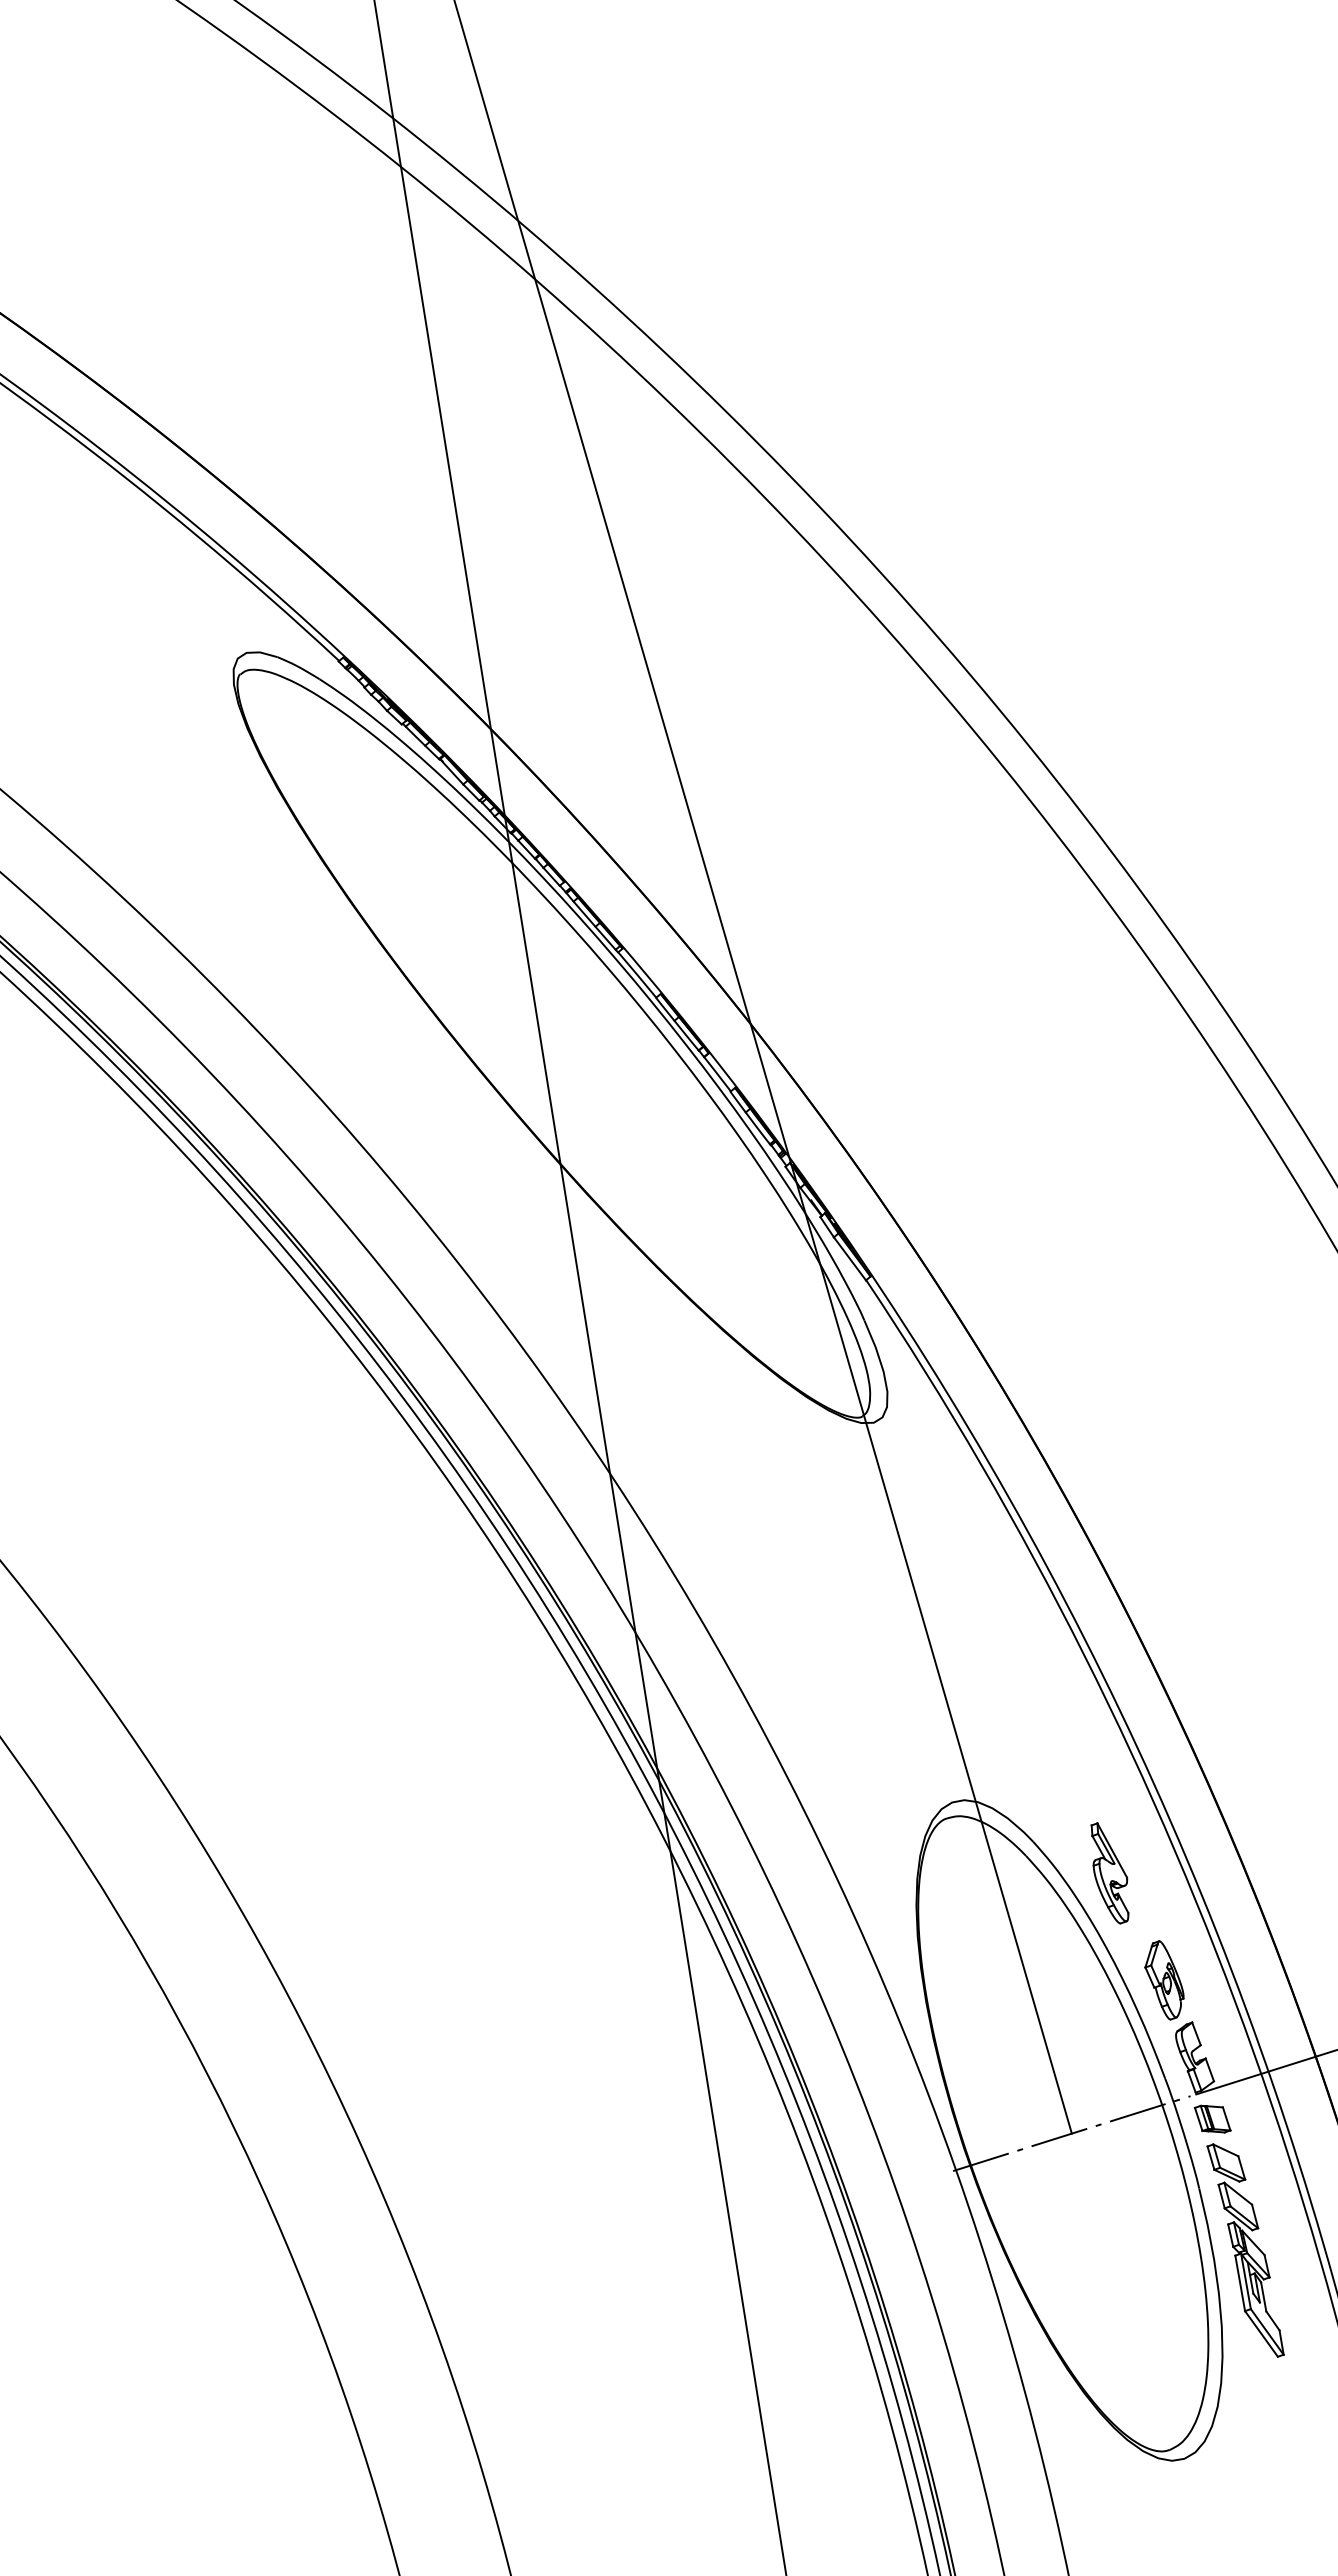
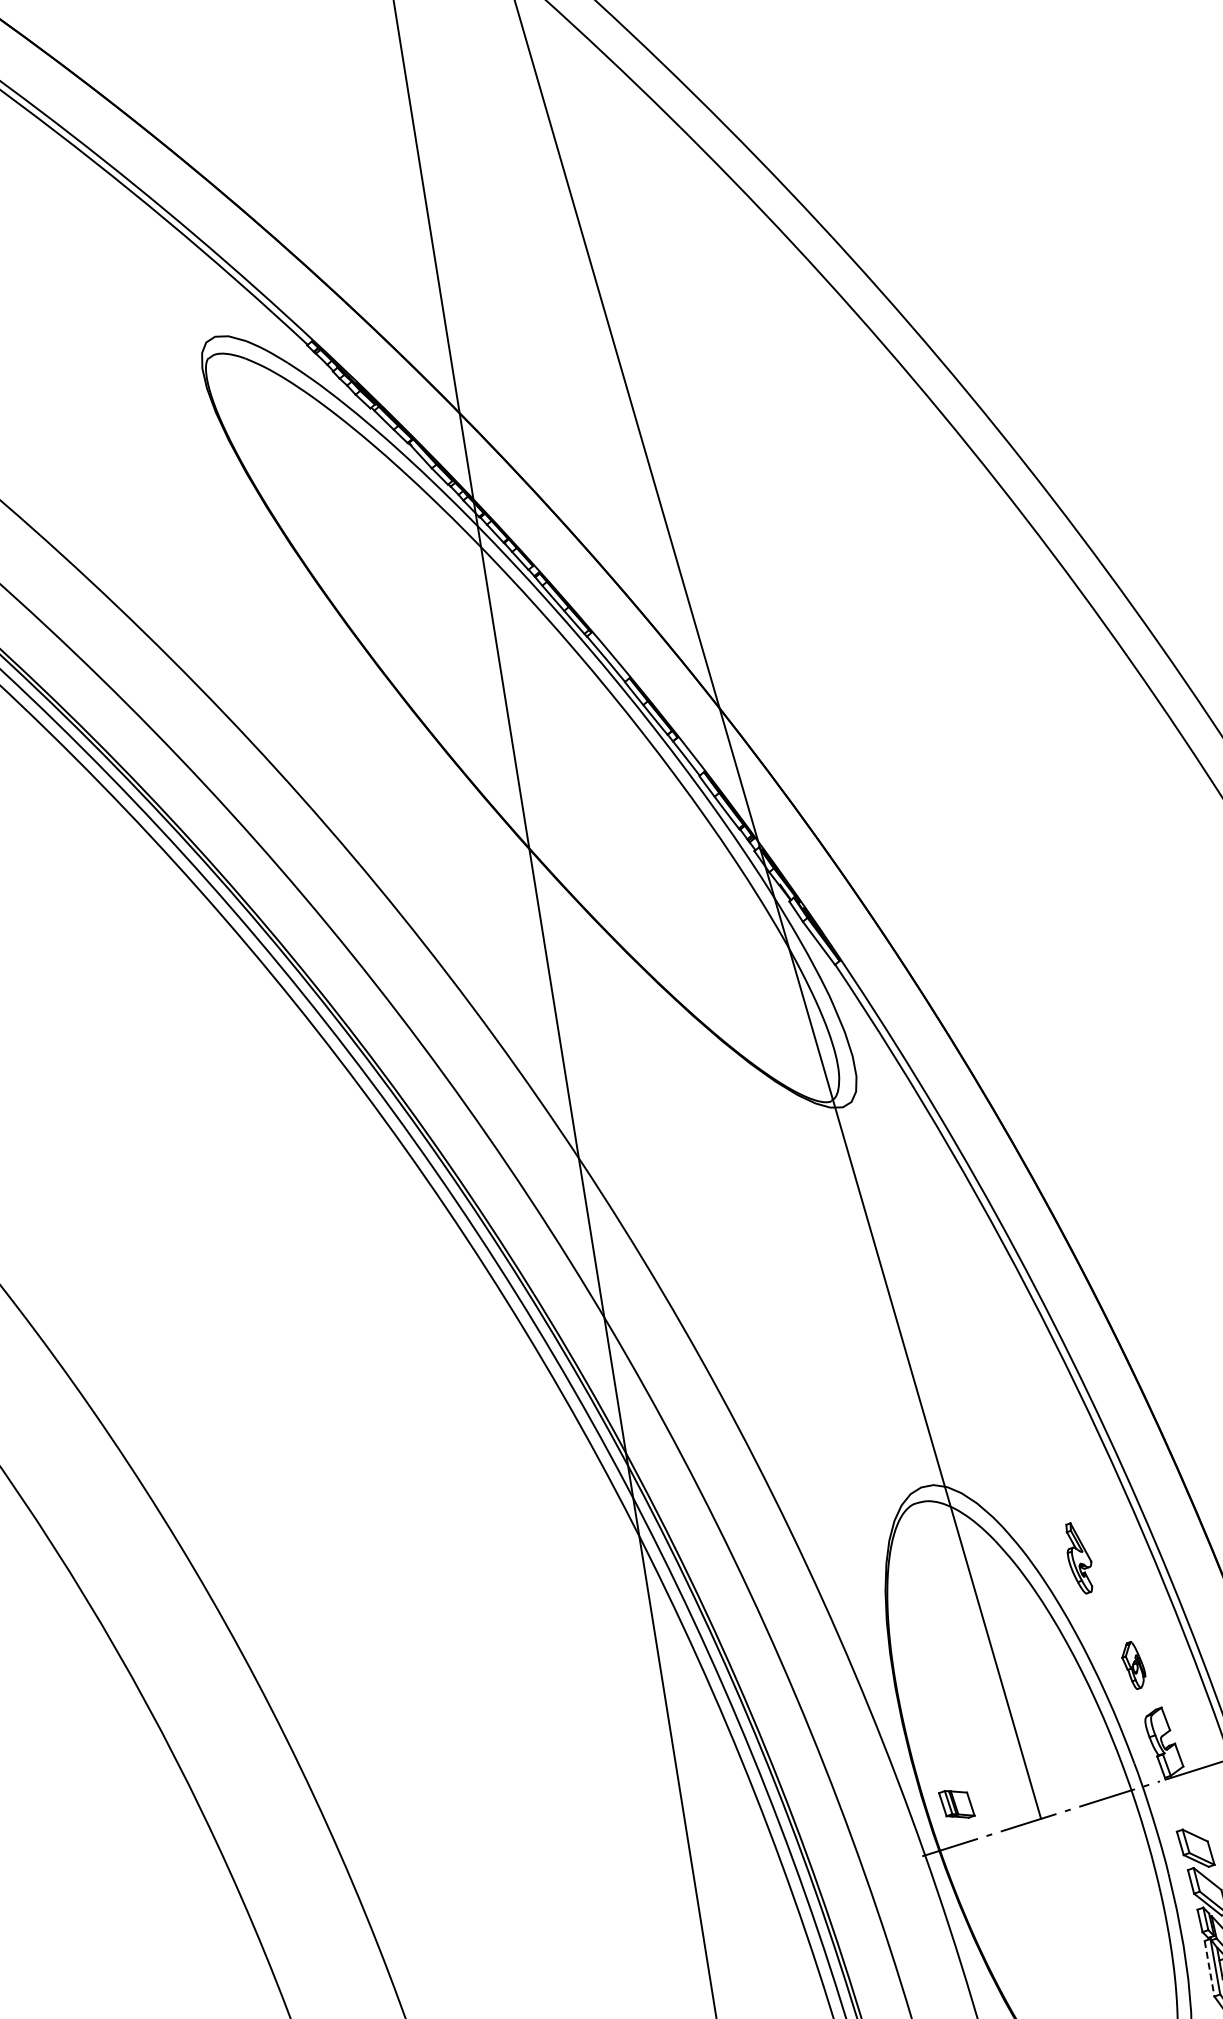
part: (1109, 1873) -> (1078, 1558), size x0.7
part: (1164, 1980) -> (1133, 1665), size x0.6
part: (1212, 2118) -> (956, 1803), moved
line: (1240, 2283) -> (1209, 1968), solid -> dashed

